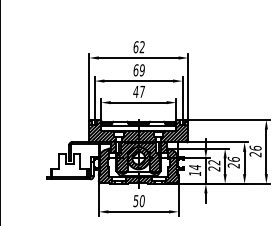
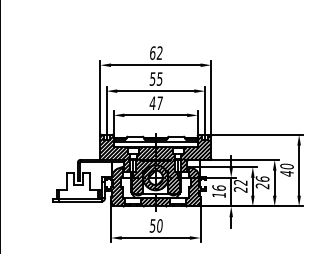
text: (138, 69) -> (155, 78), 69 -> 55
text: (255, 150) -> (286, 169), 26 -> 40
text: (194, 167) -> (218, 188), 14 -> 16

